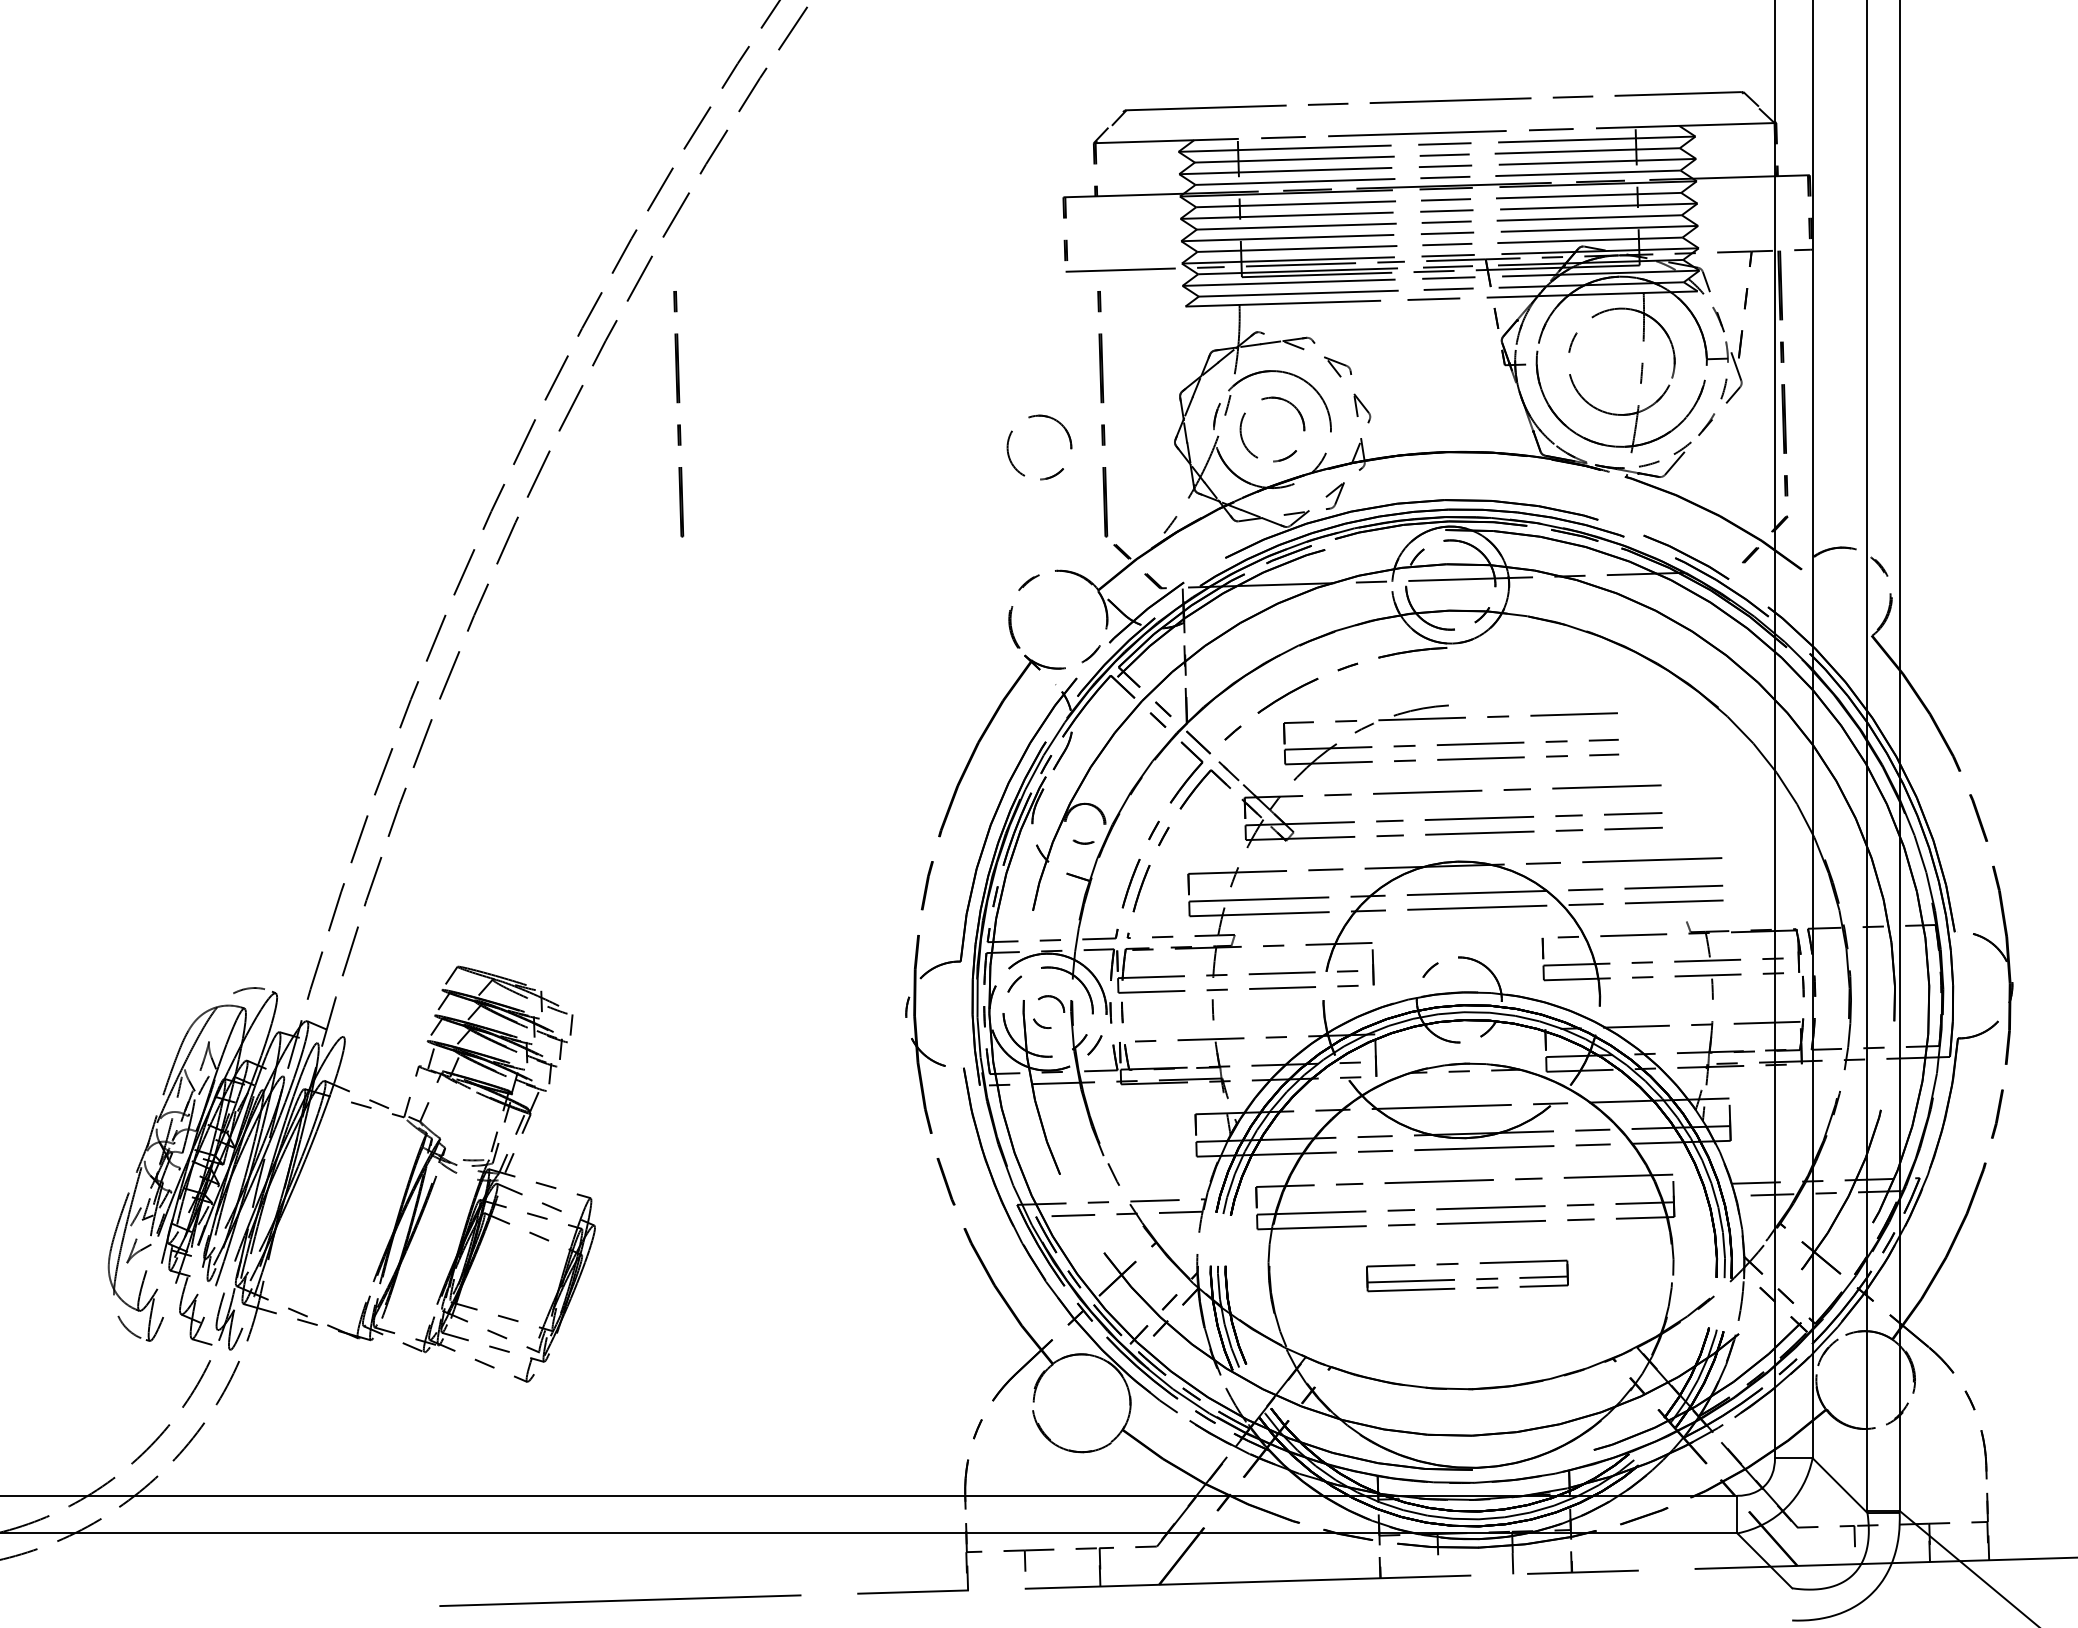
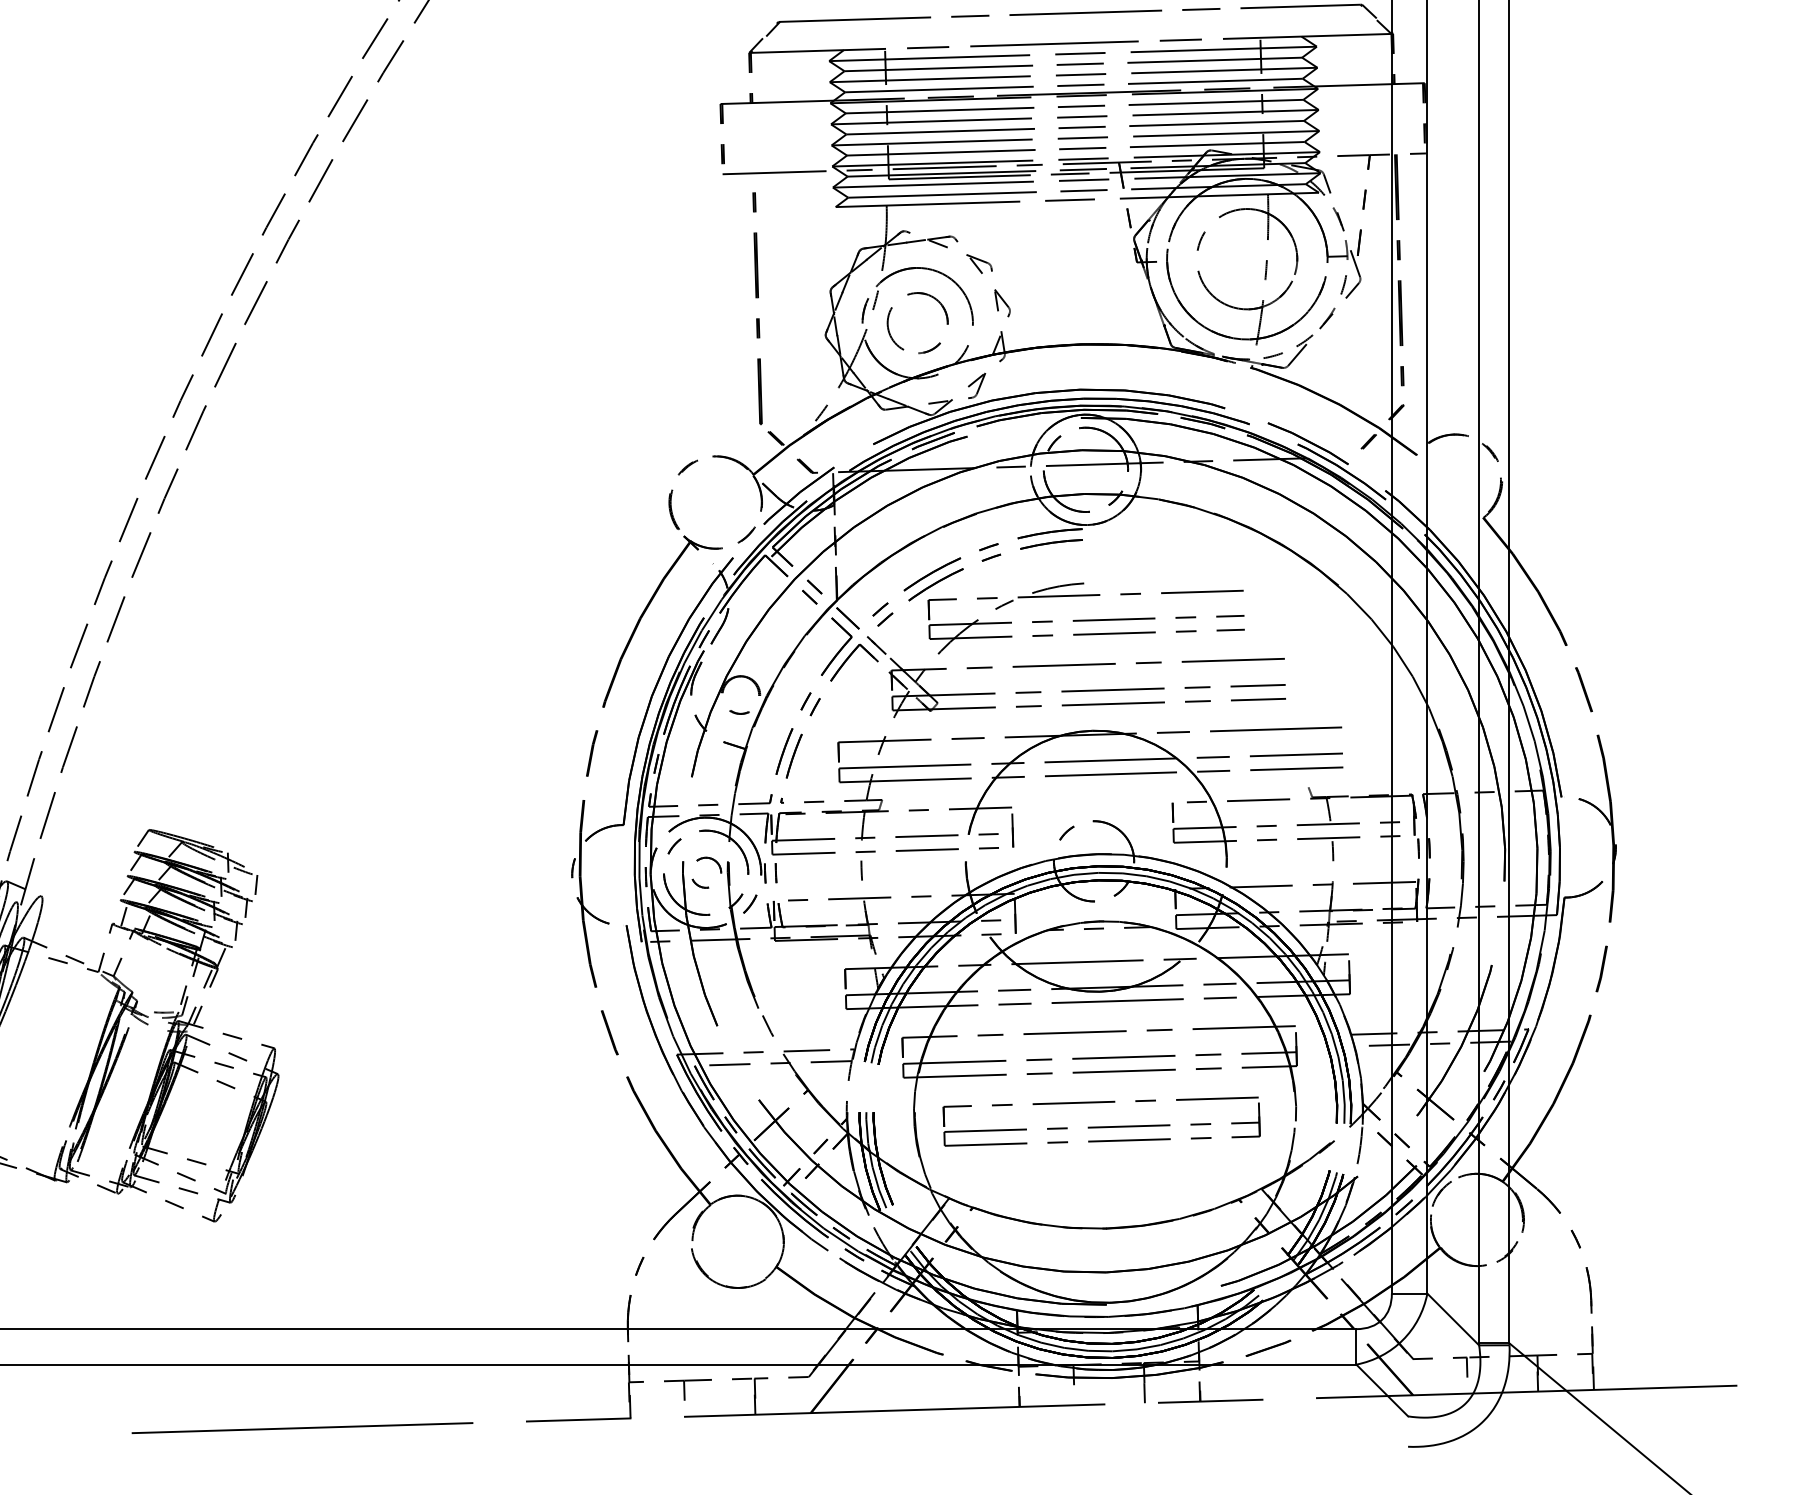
part: (1044, 417) -> (702, 311), removed
line: (678, 424) -> (357, 318), removed
part: (1321, 690) -> (964, 569), added
part: (1467, 1275) -> (1101, 1121), size x1.67

